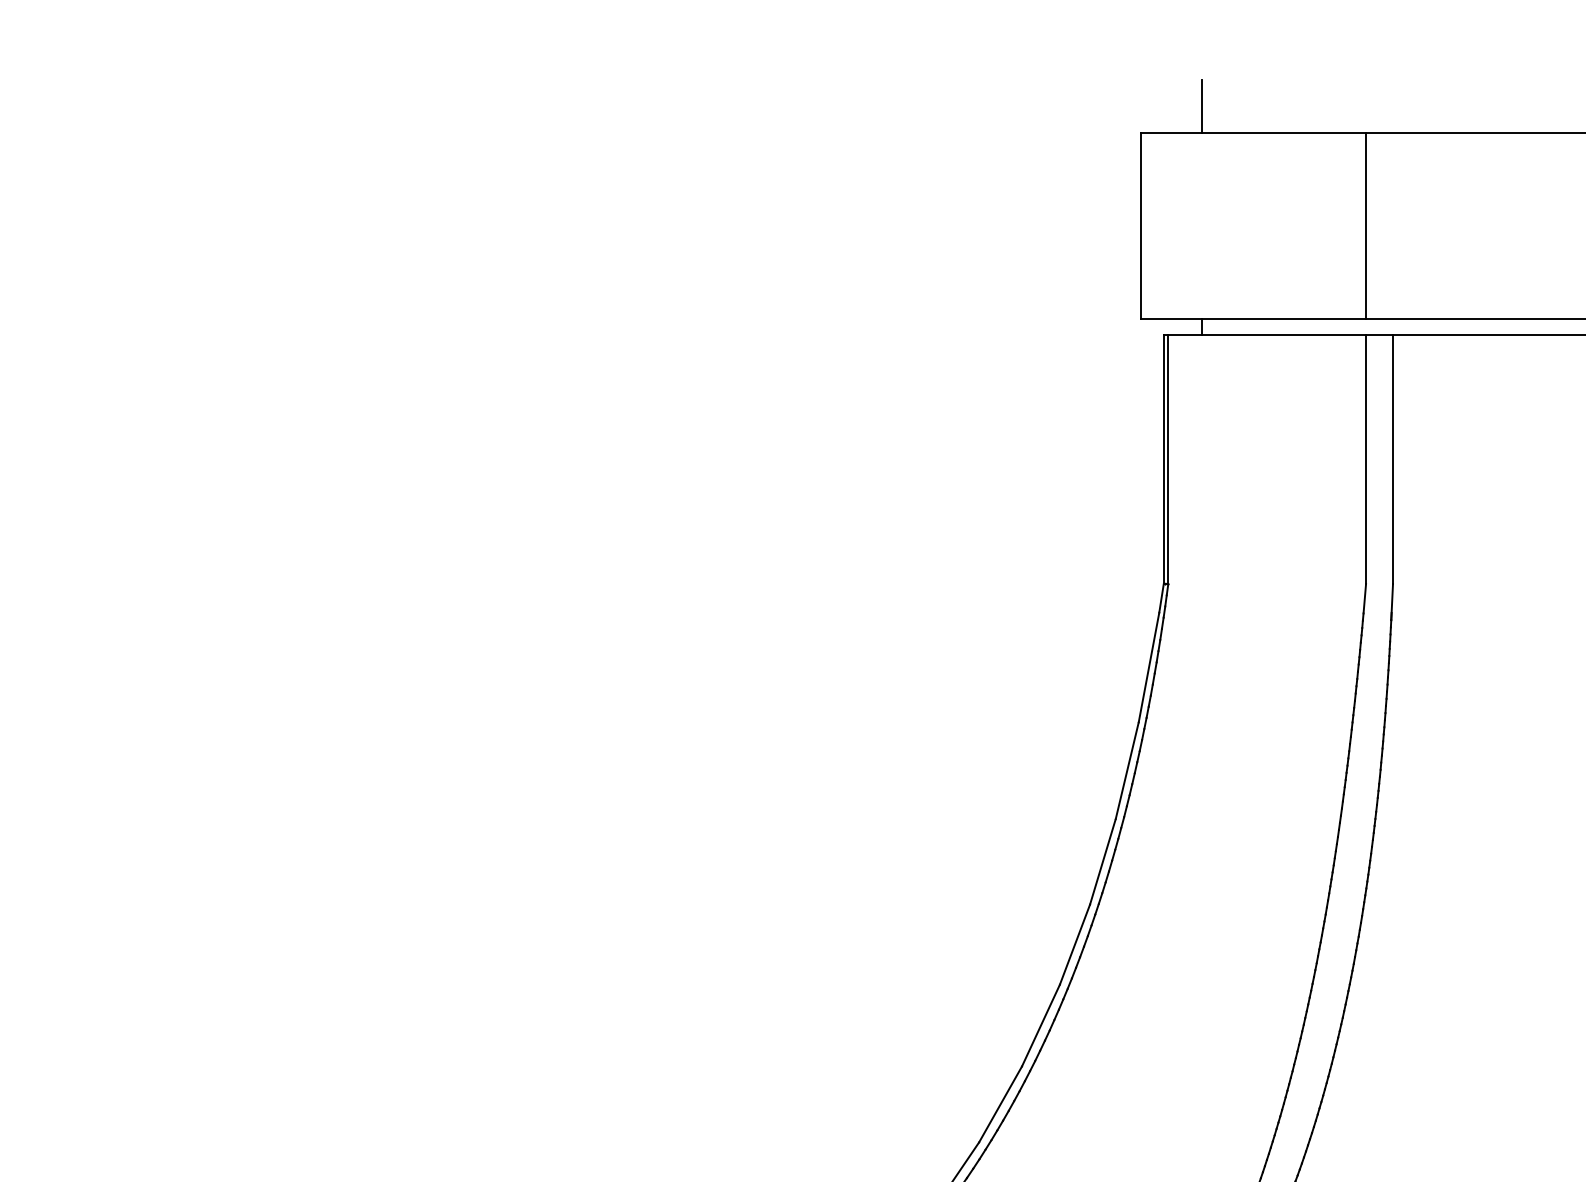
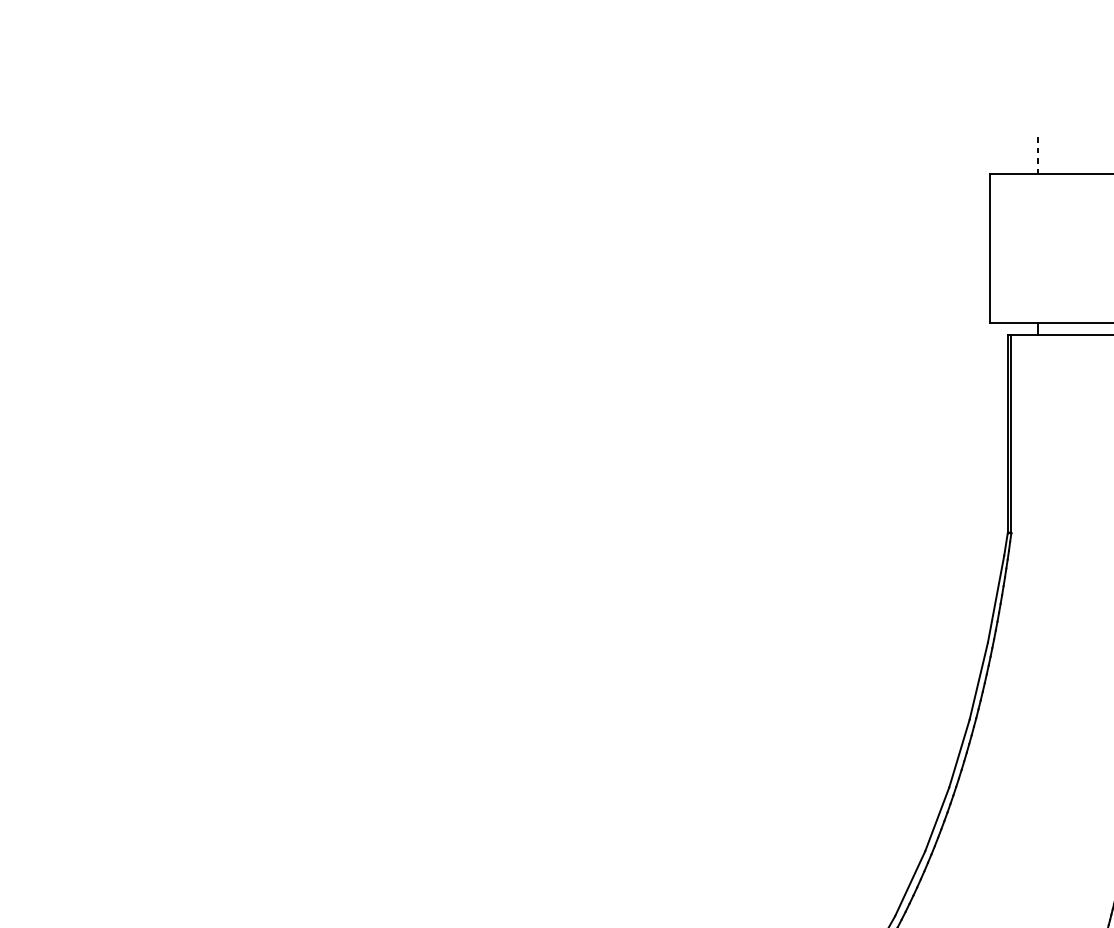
line: (1201, 105) -> (1037, 152), solid -> dashed

